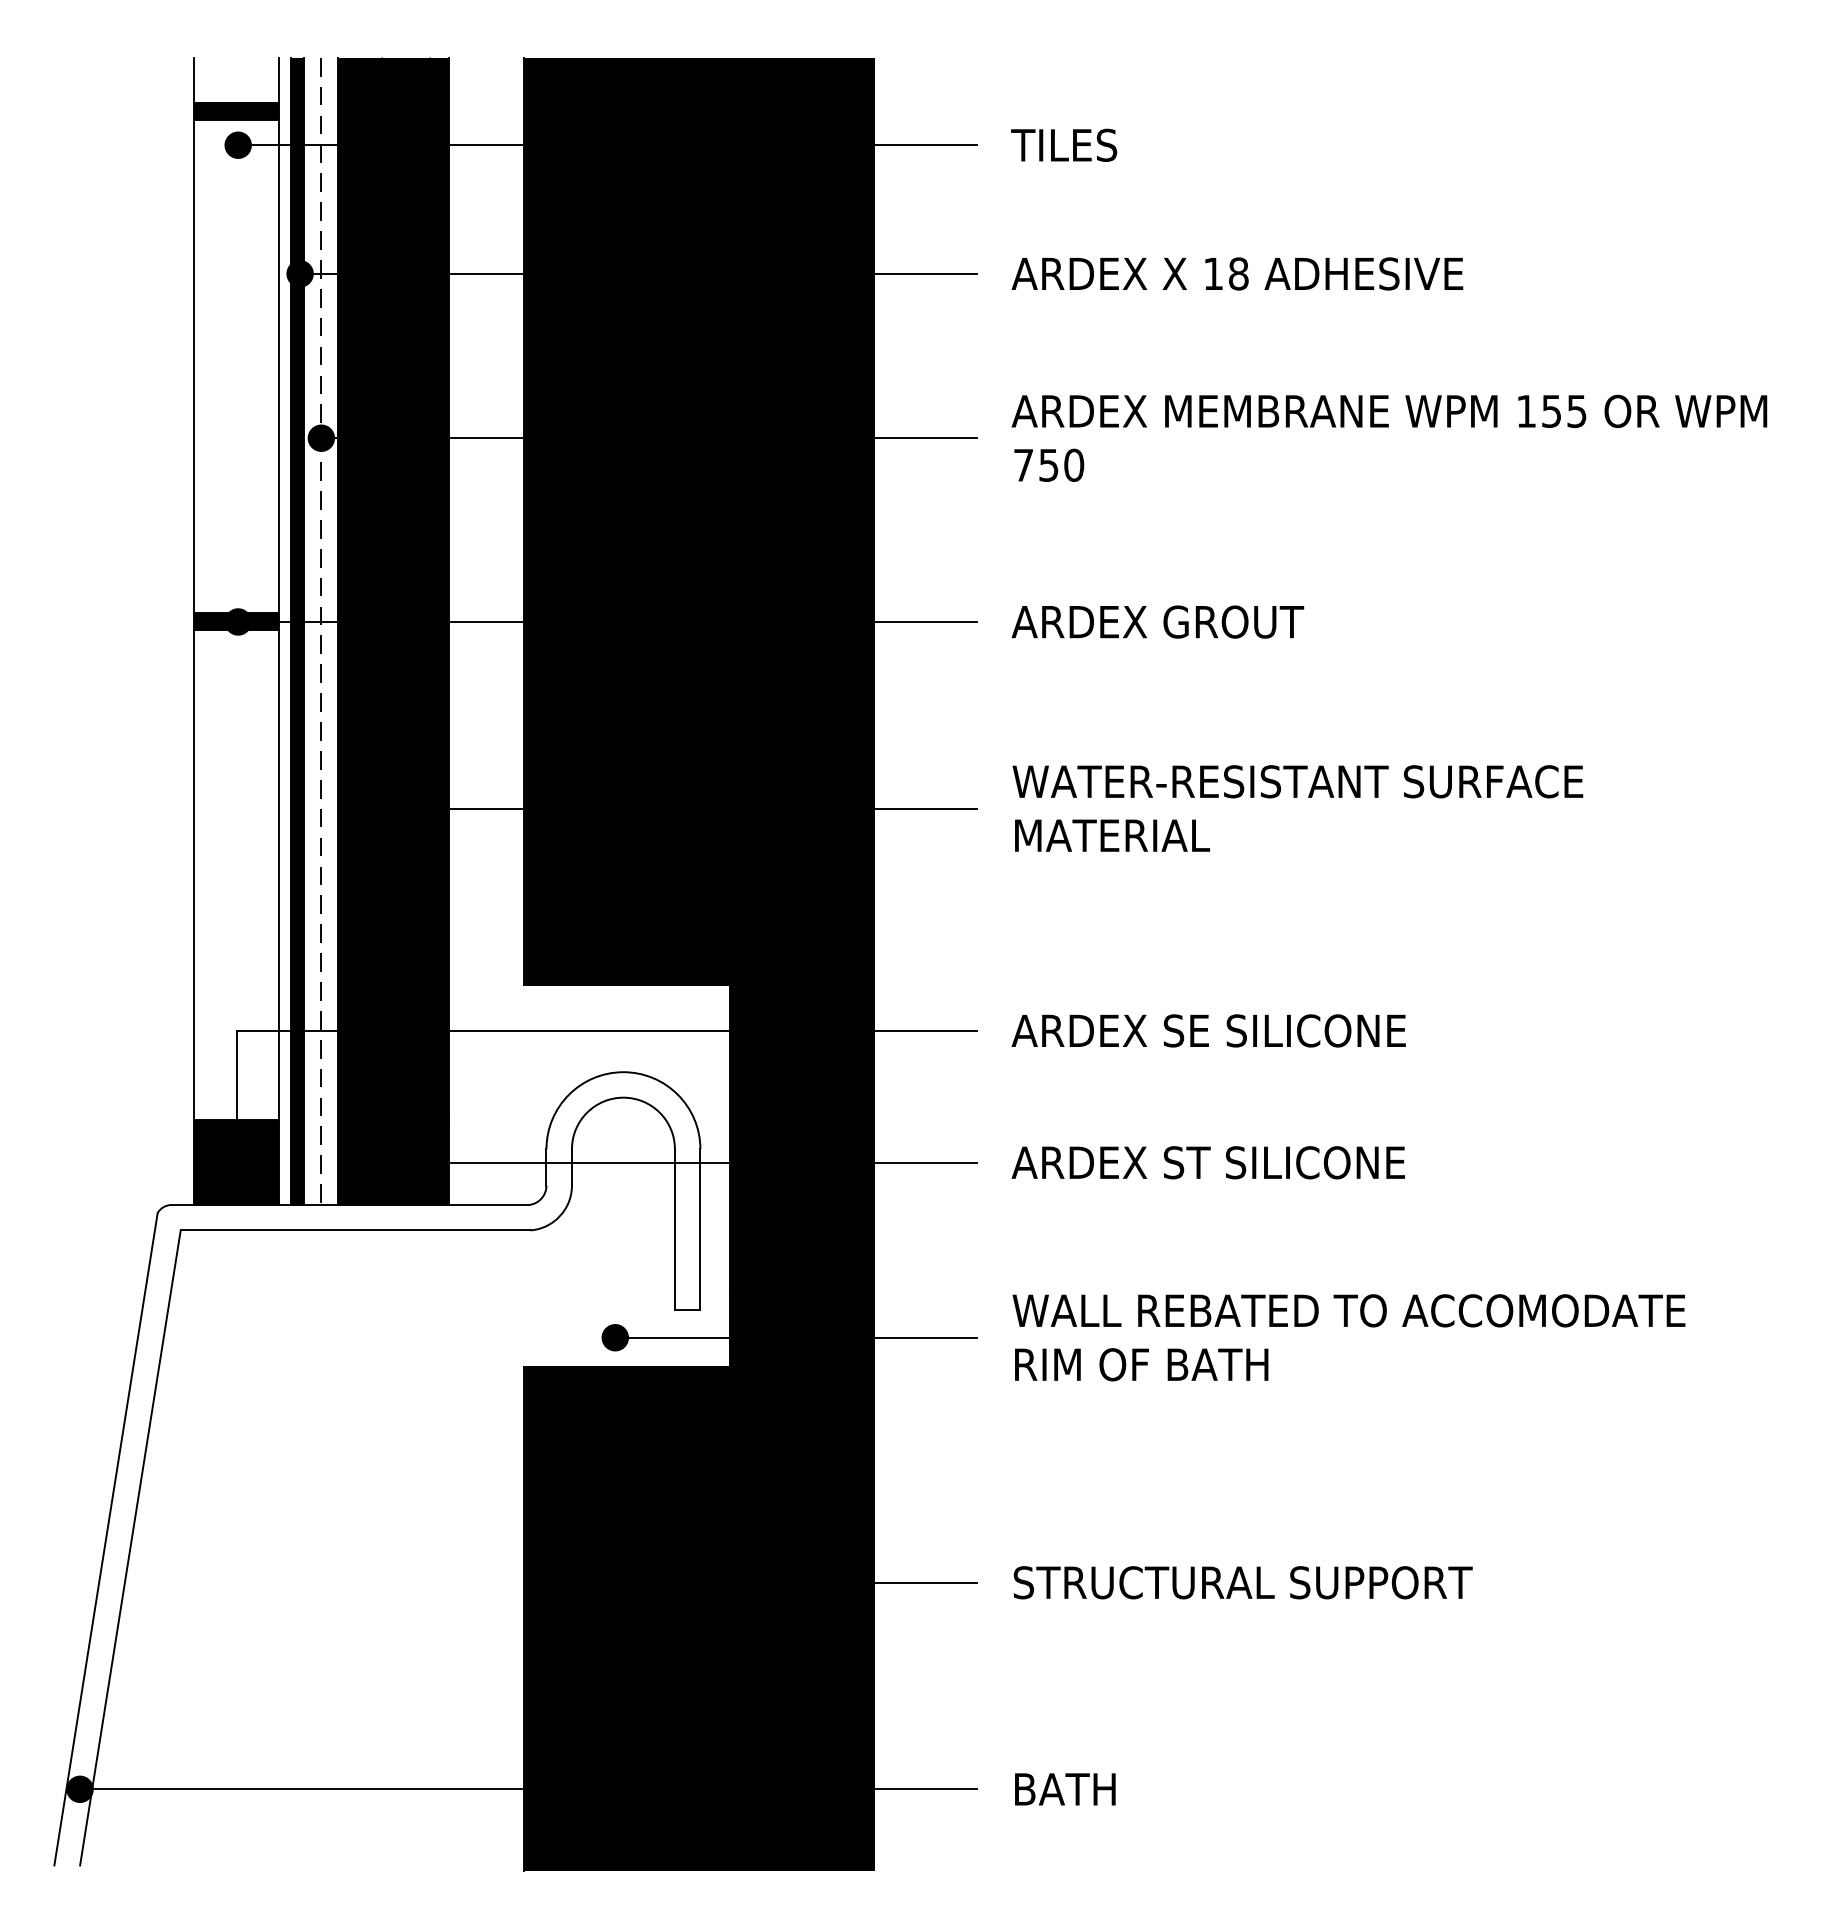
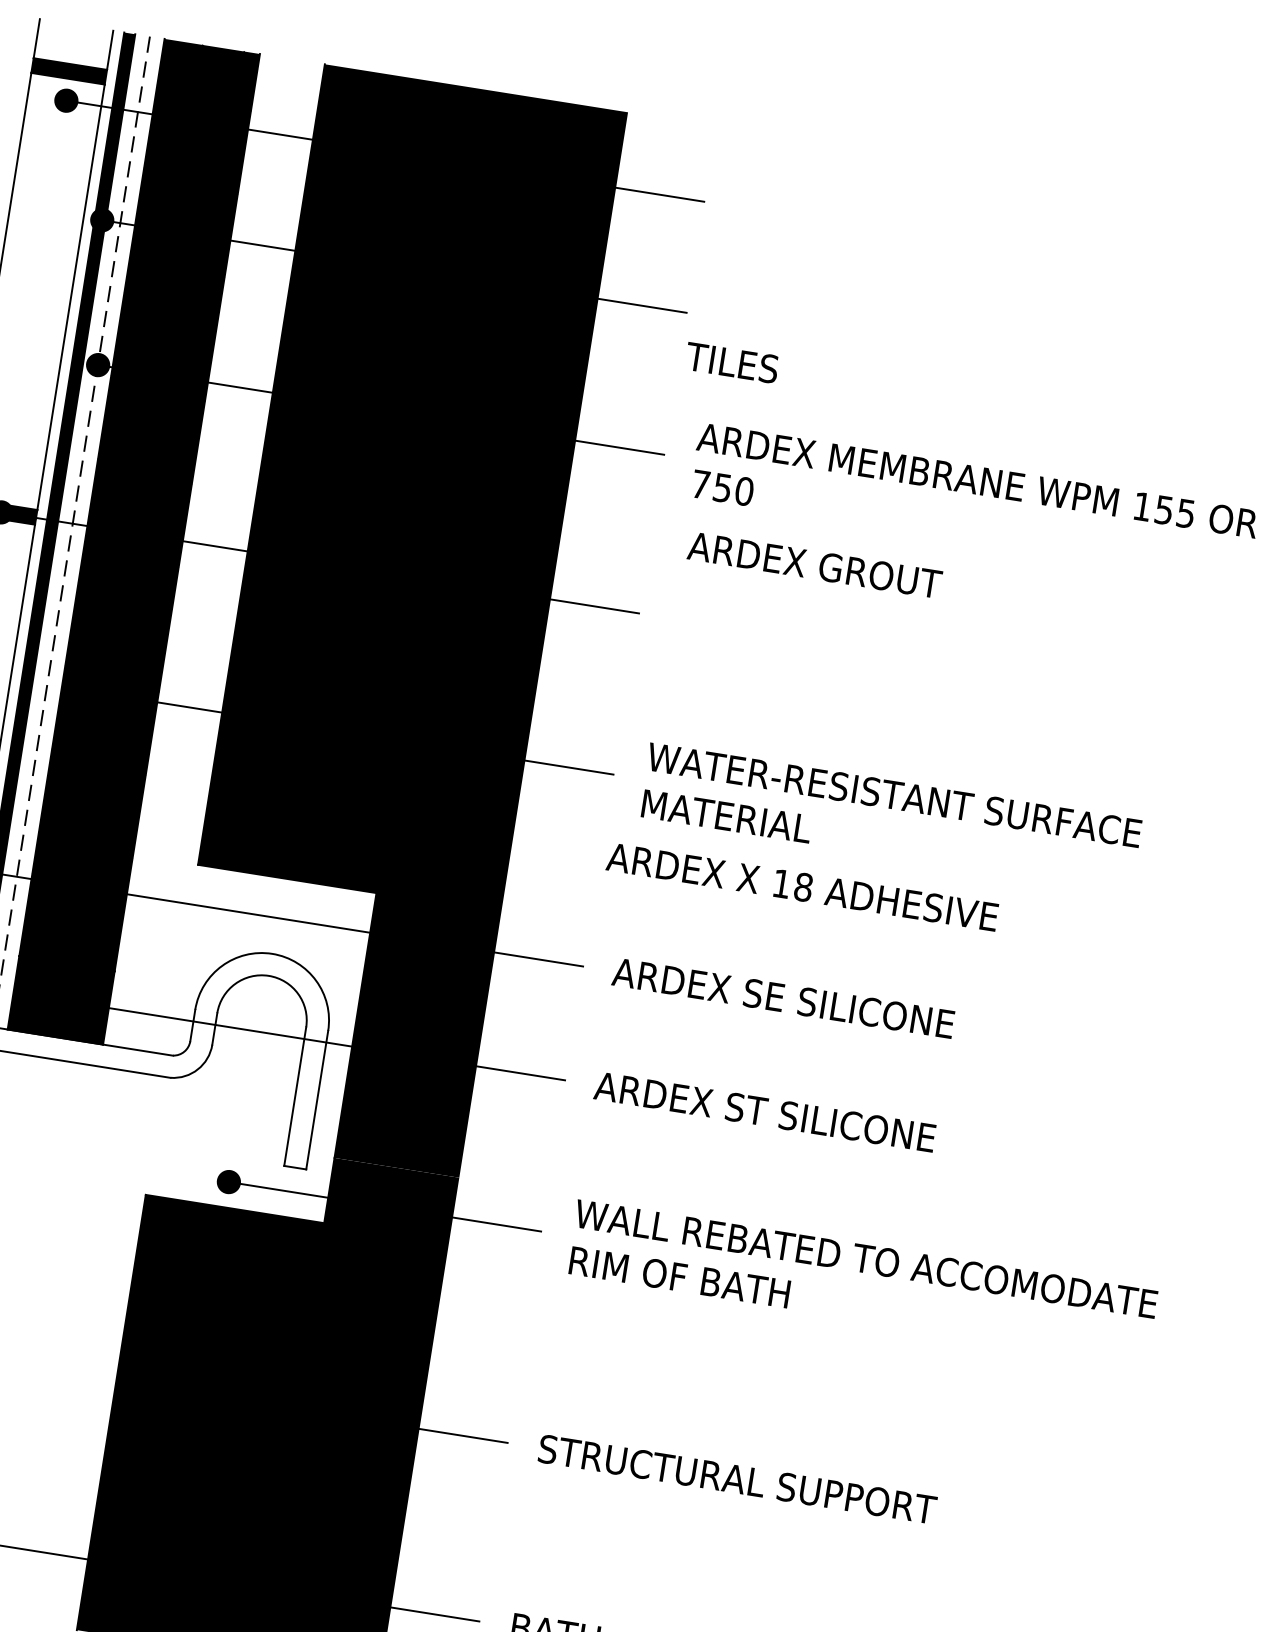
text: (1064, 144) -> (732, 362), moved
text: (1237, 273) -> (802, 886), moved
text: (1157, 621) -> (814, 564), moved

